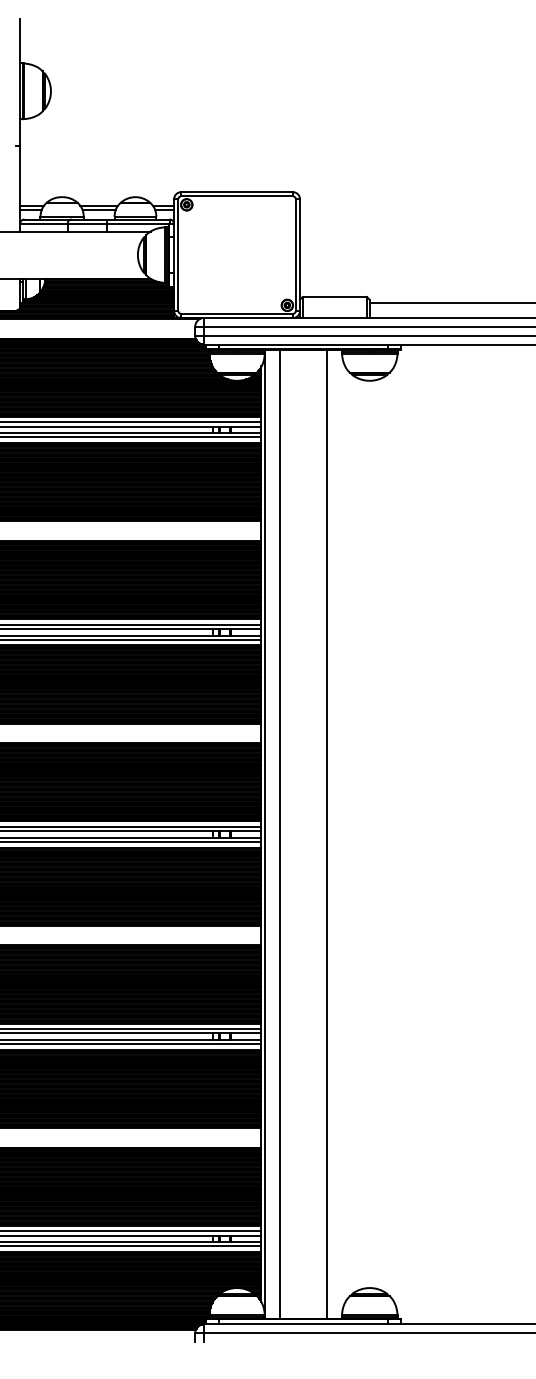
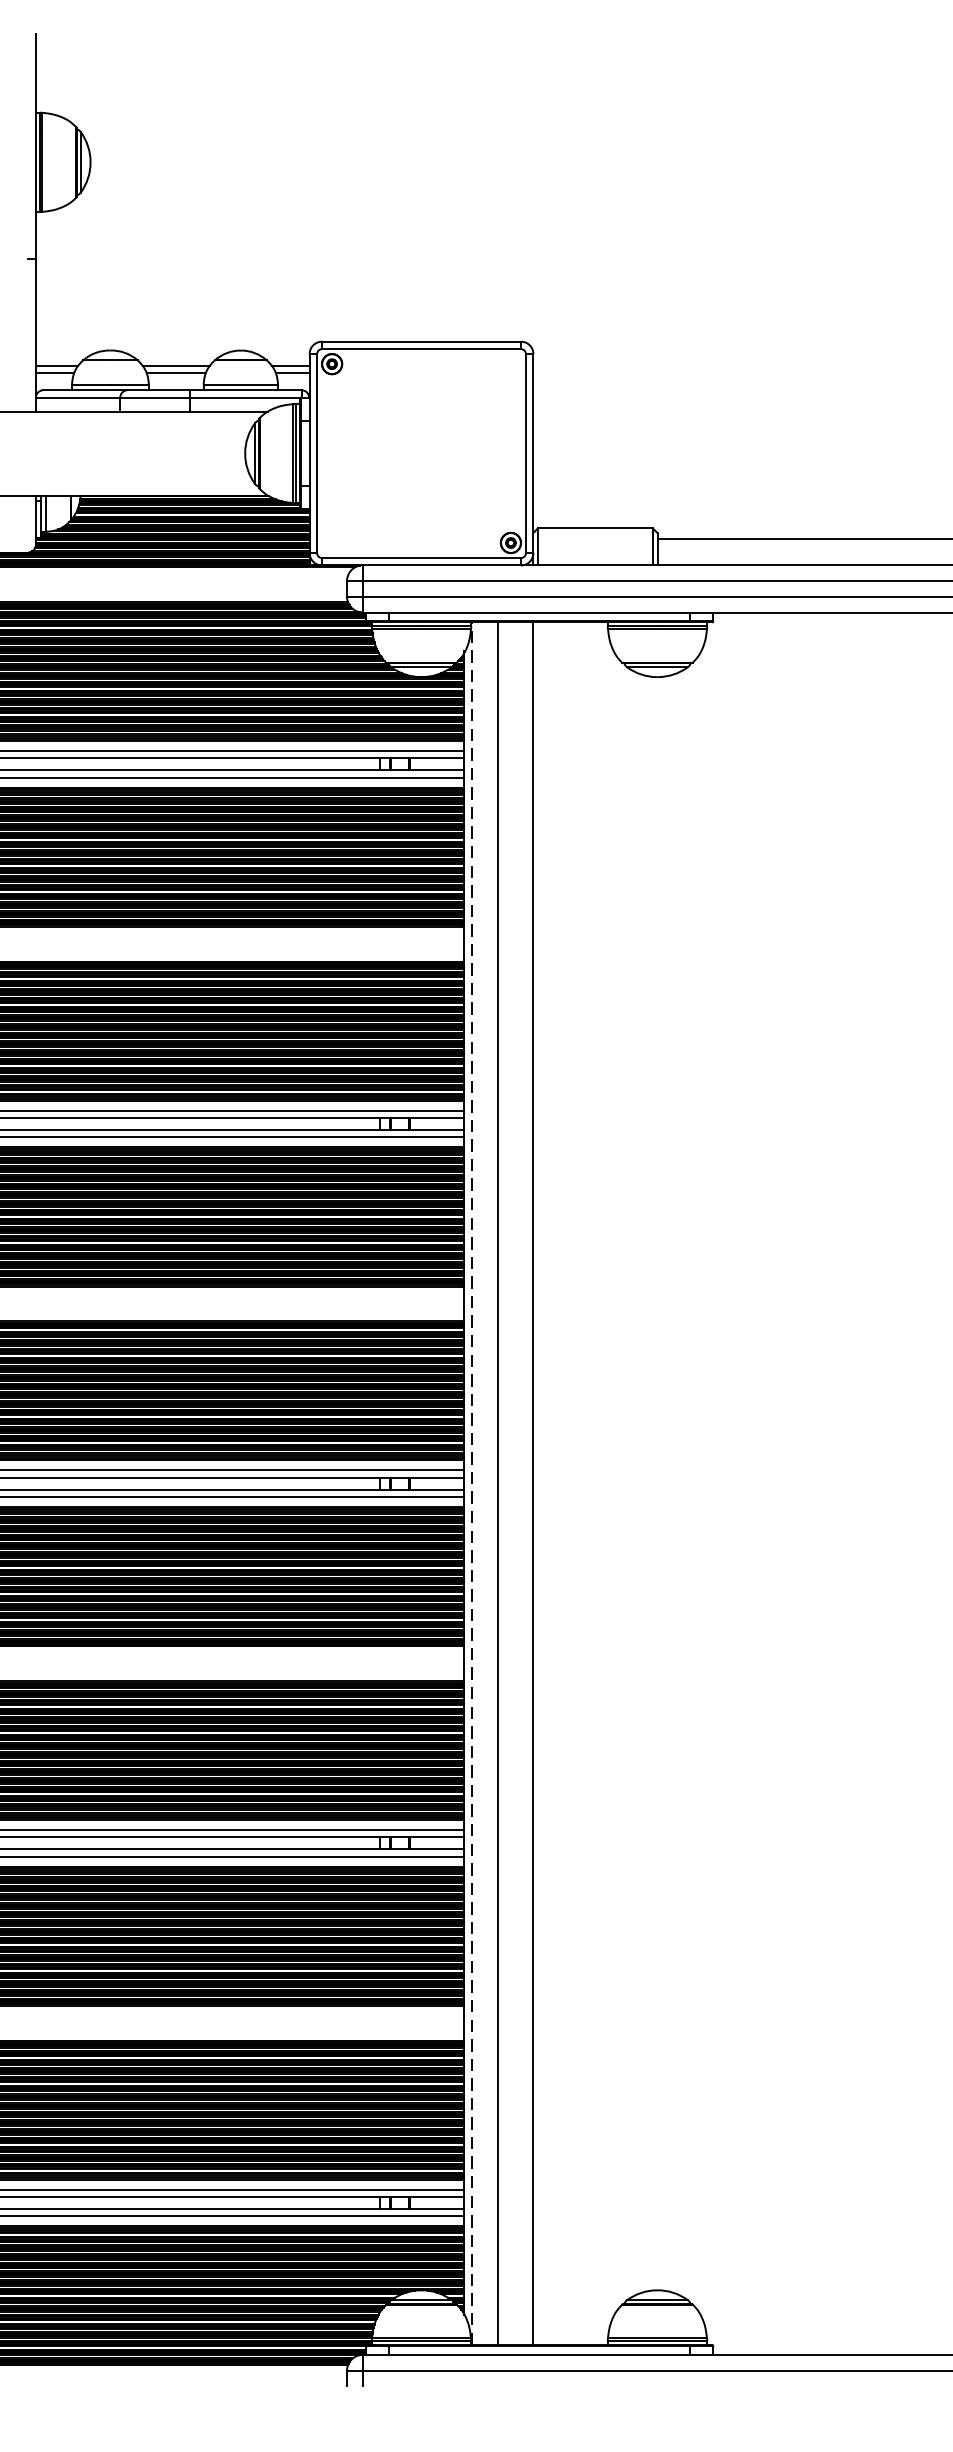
line: (265, 833) -> (472, 1482), solid -> dashed
line: (327, 834) -> (534, 1483), moved

